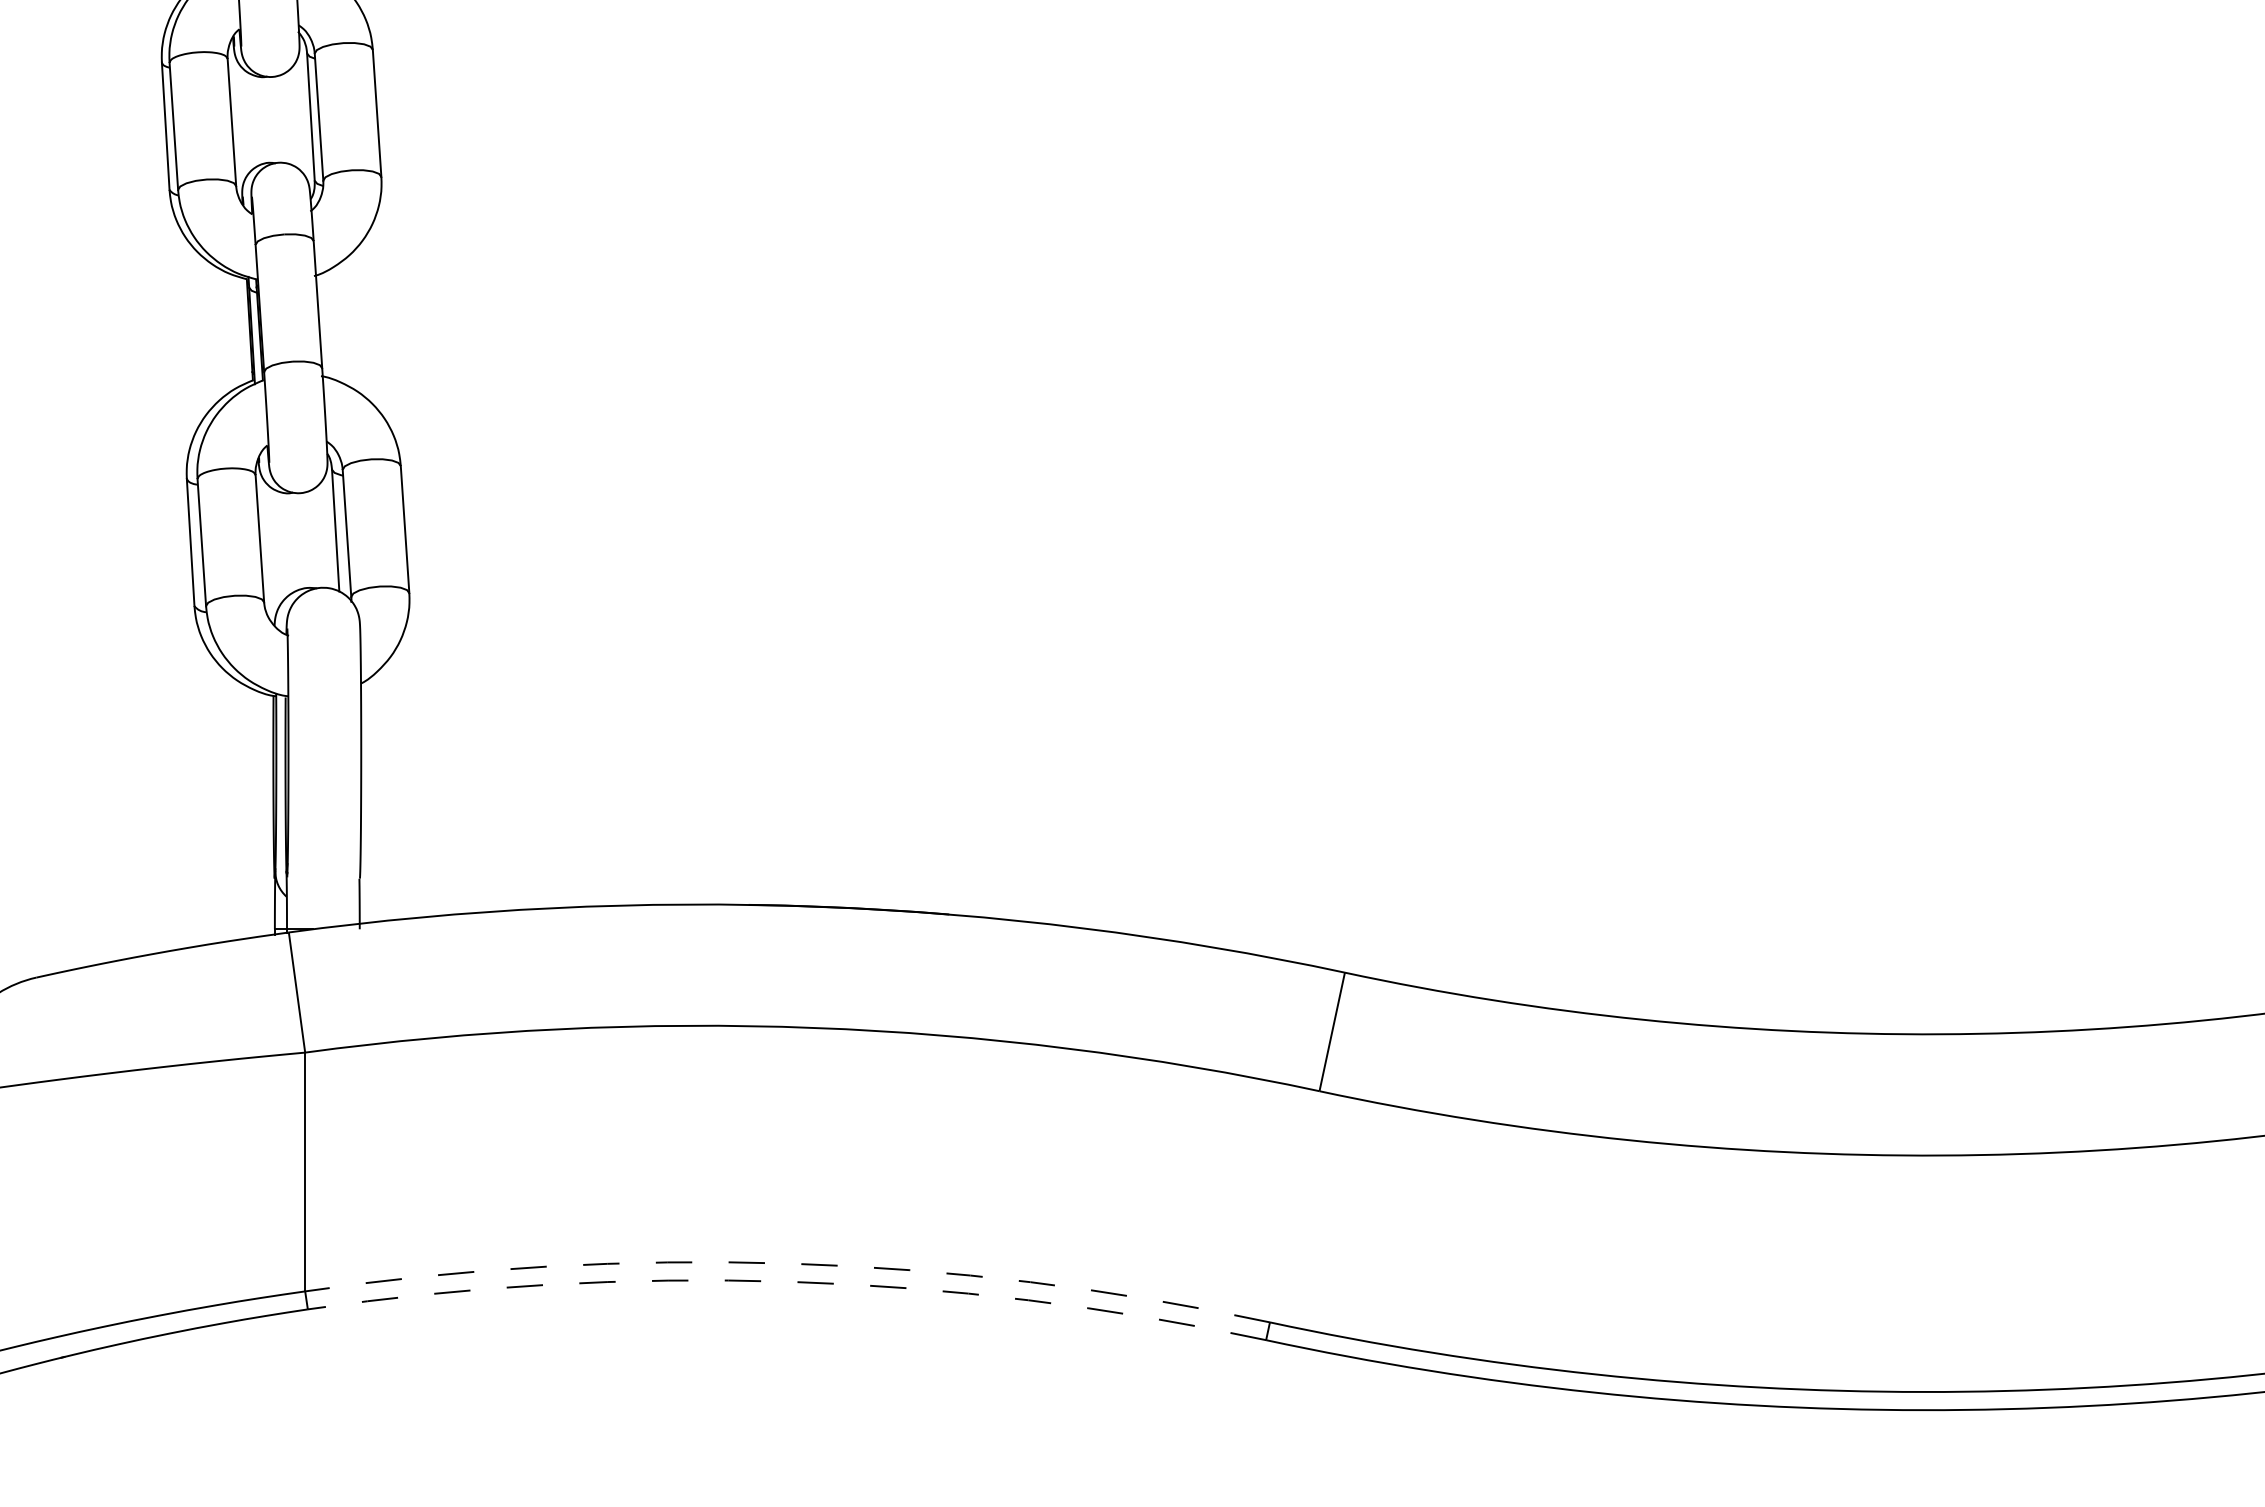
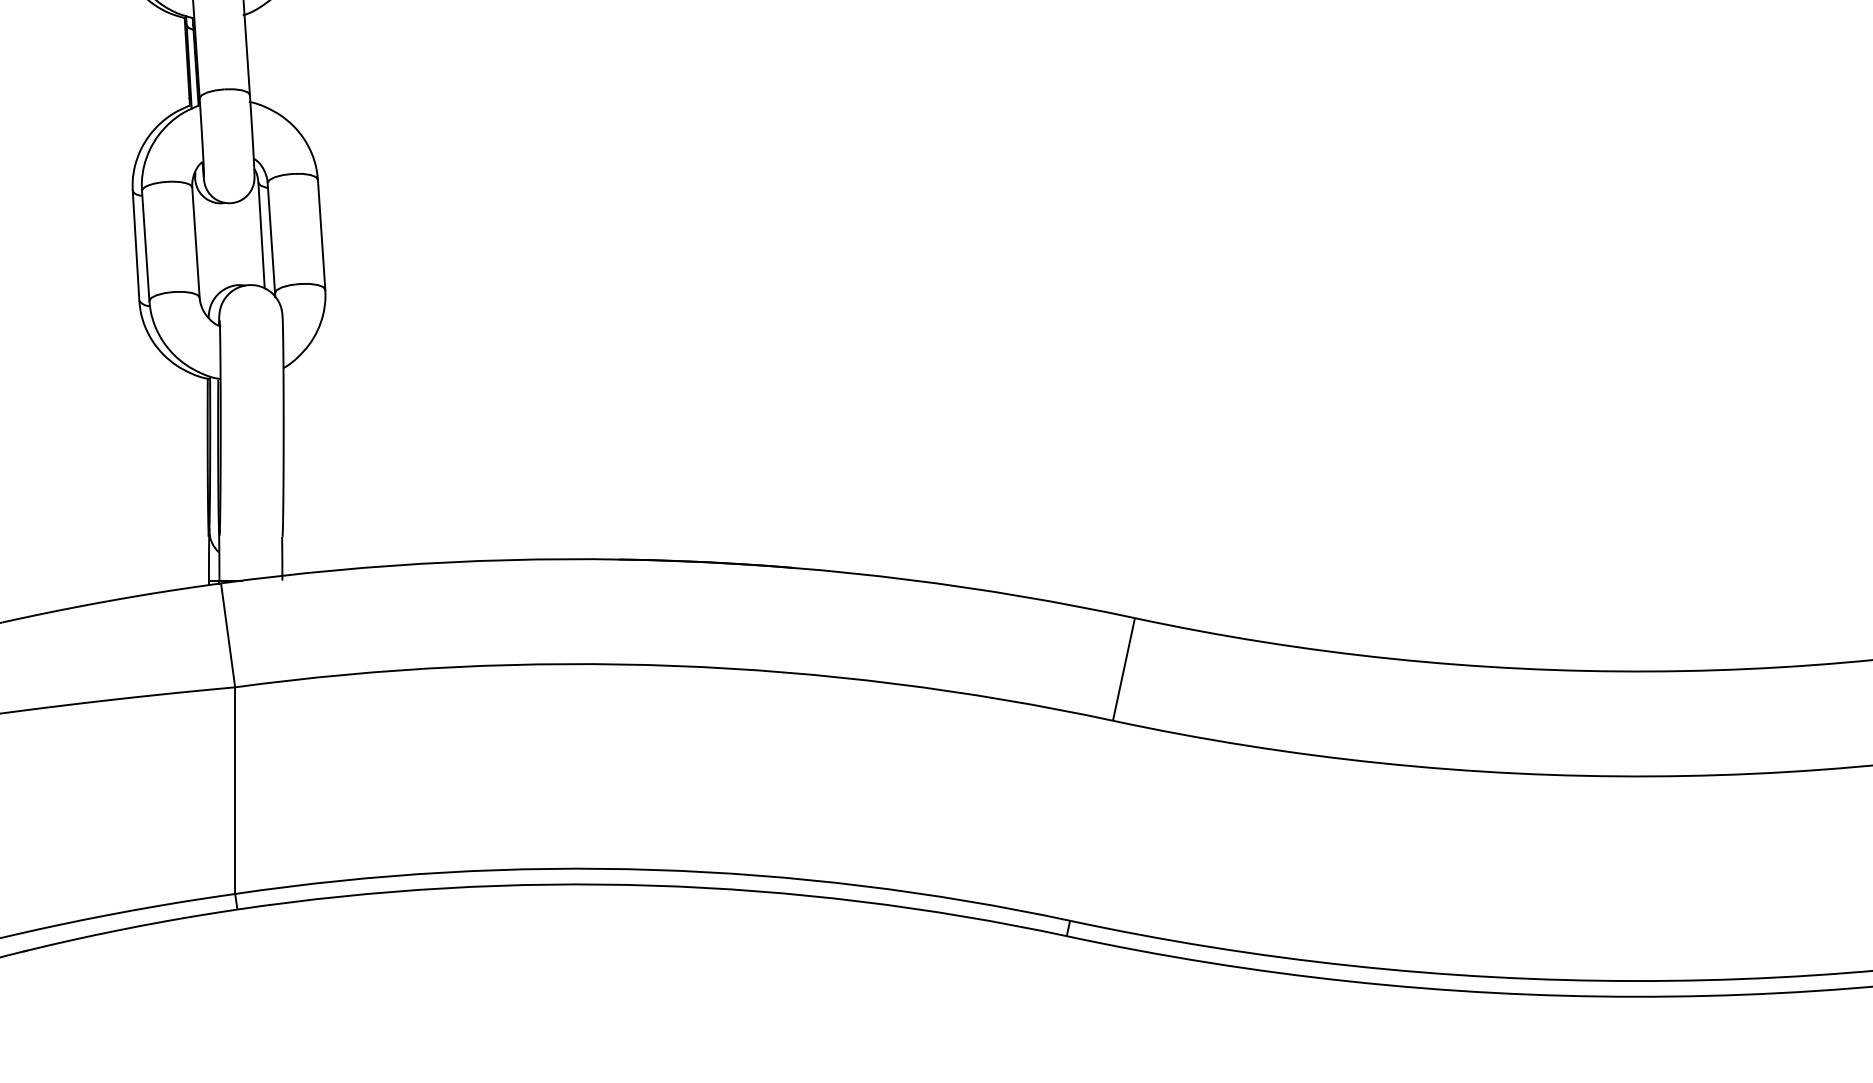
arc: (788, 1263) -> (653, 869), dashed -> solid
arc: (788, 1281) -> (653, 885), dashed -> solid

